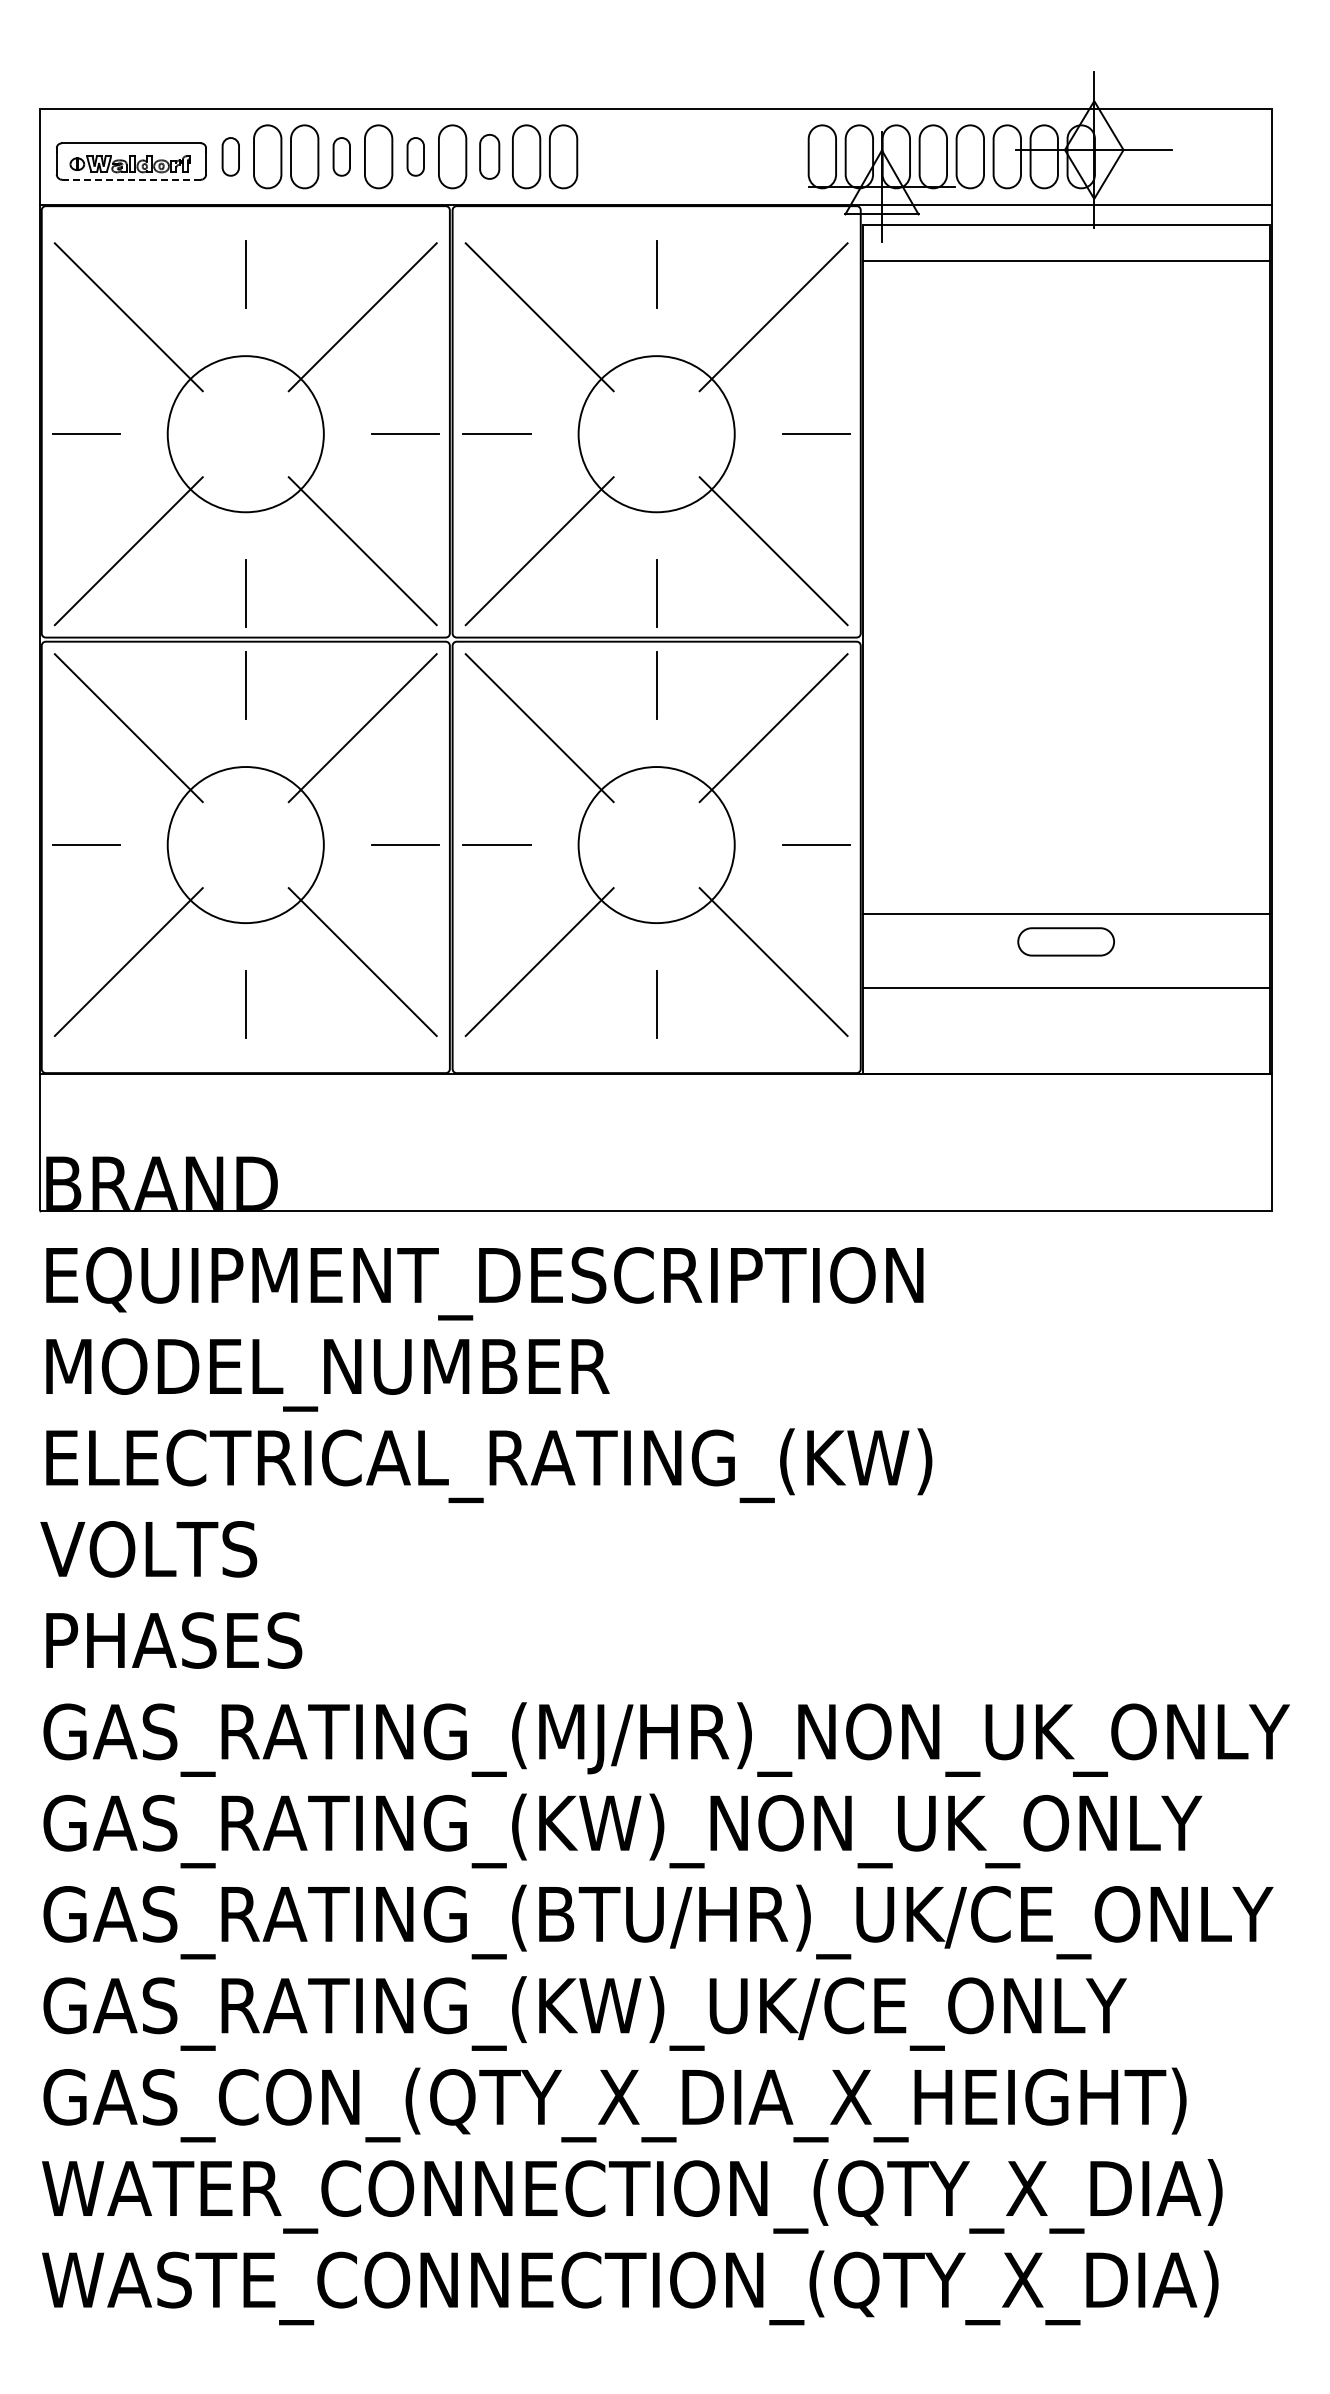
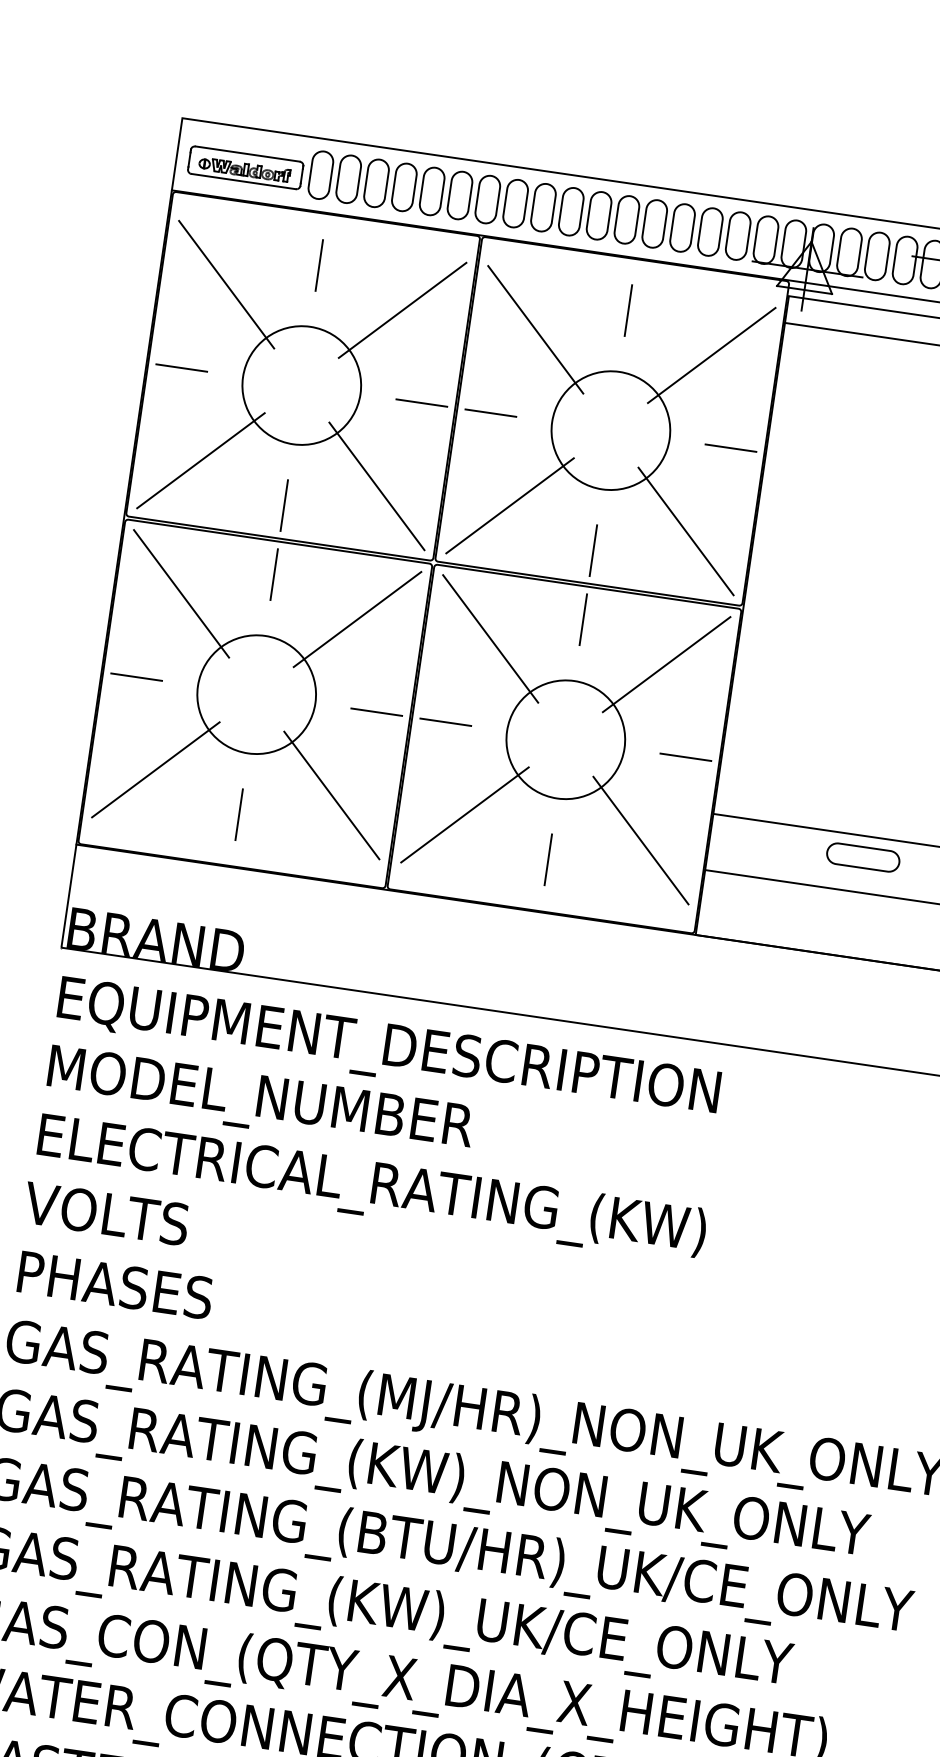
part: (230, 156) -> (320, 174), size x1.67
part: (341, 156) -> (404, 187), size x1.67
part: (415, 156) -> (459, 195), size x1.67
part: (489, 156) -> (515, 203), size x1.43
part: (692, 156) -> (668, 225), added
line: (130, 179) -> (243, 181), dashed -> solid

